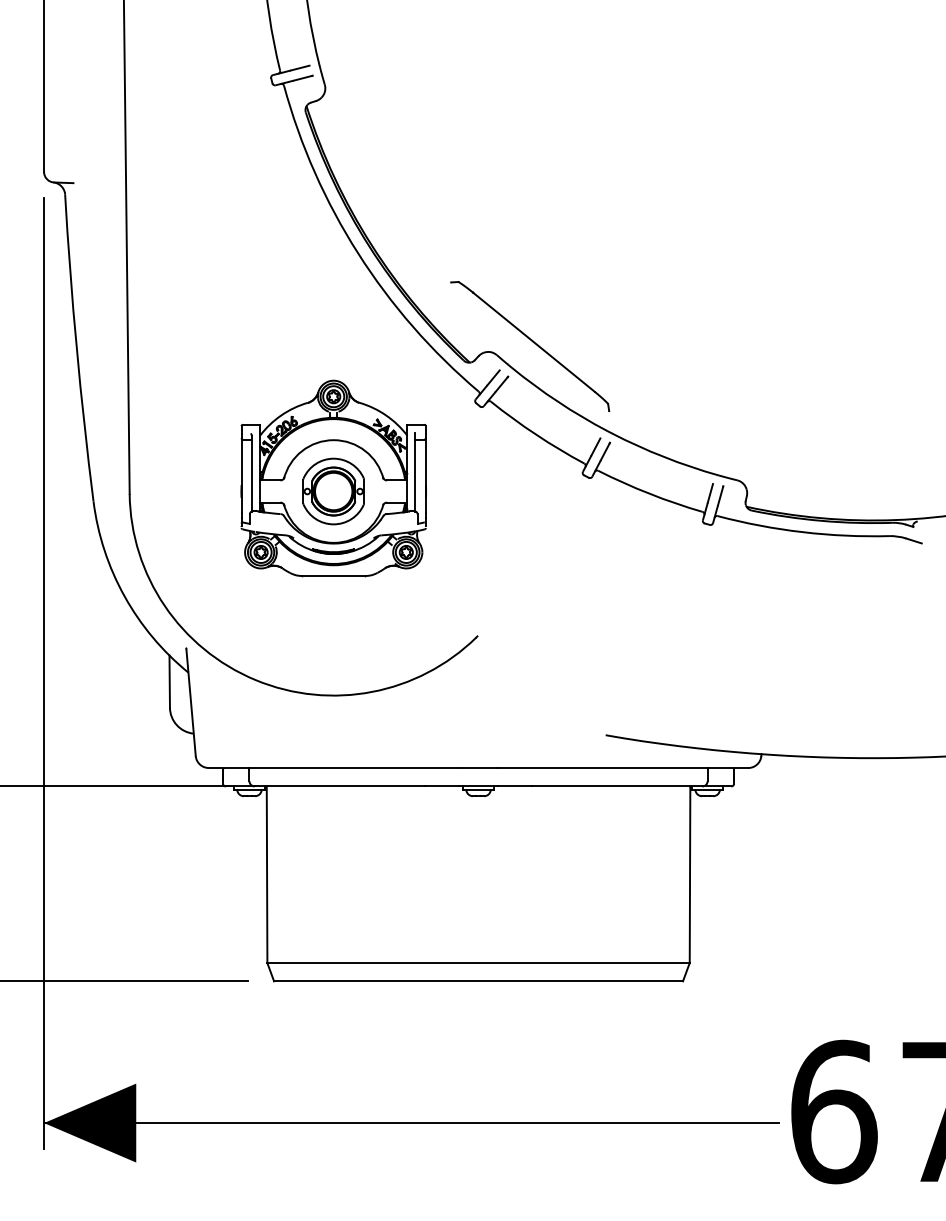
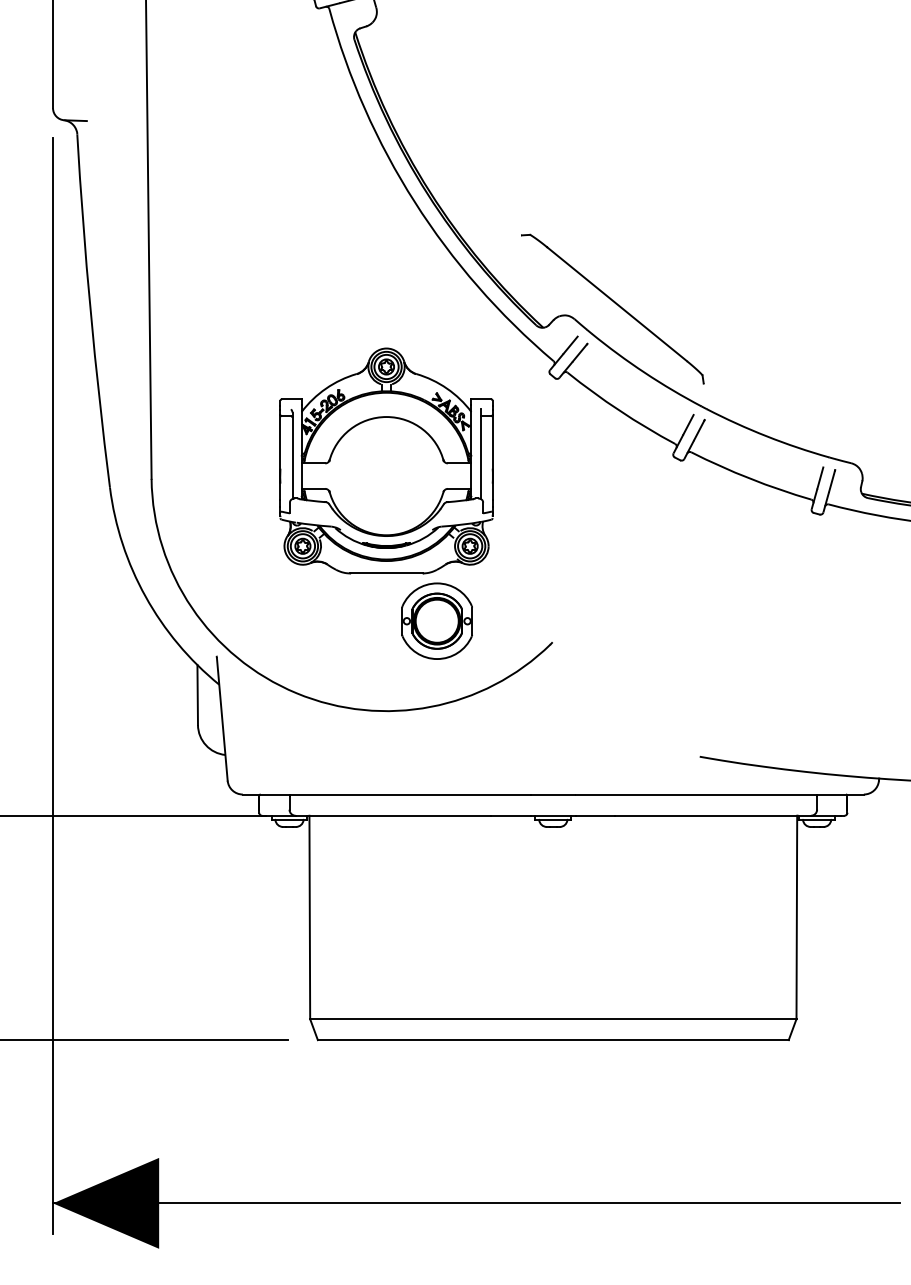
part: (333, 491) -> (436, 621), moved

